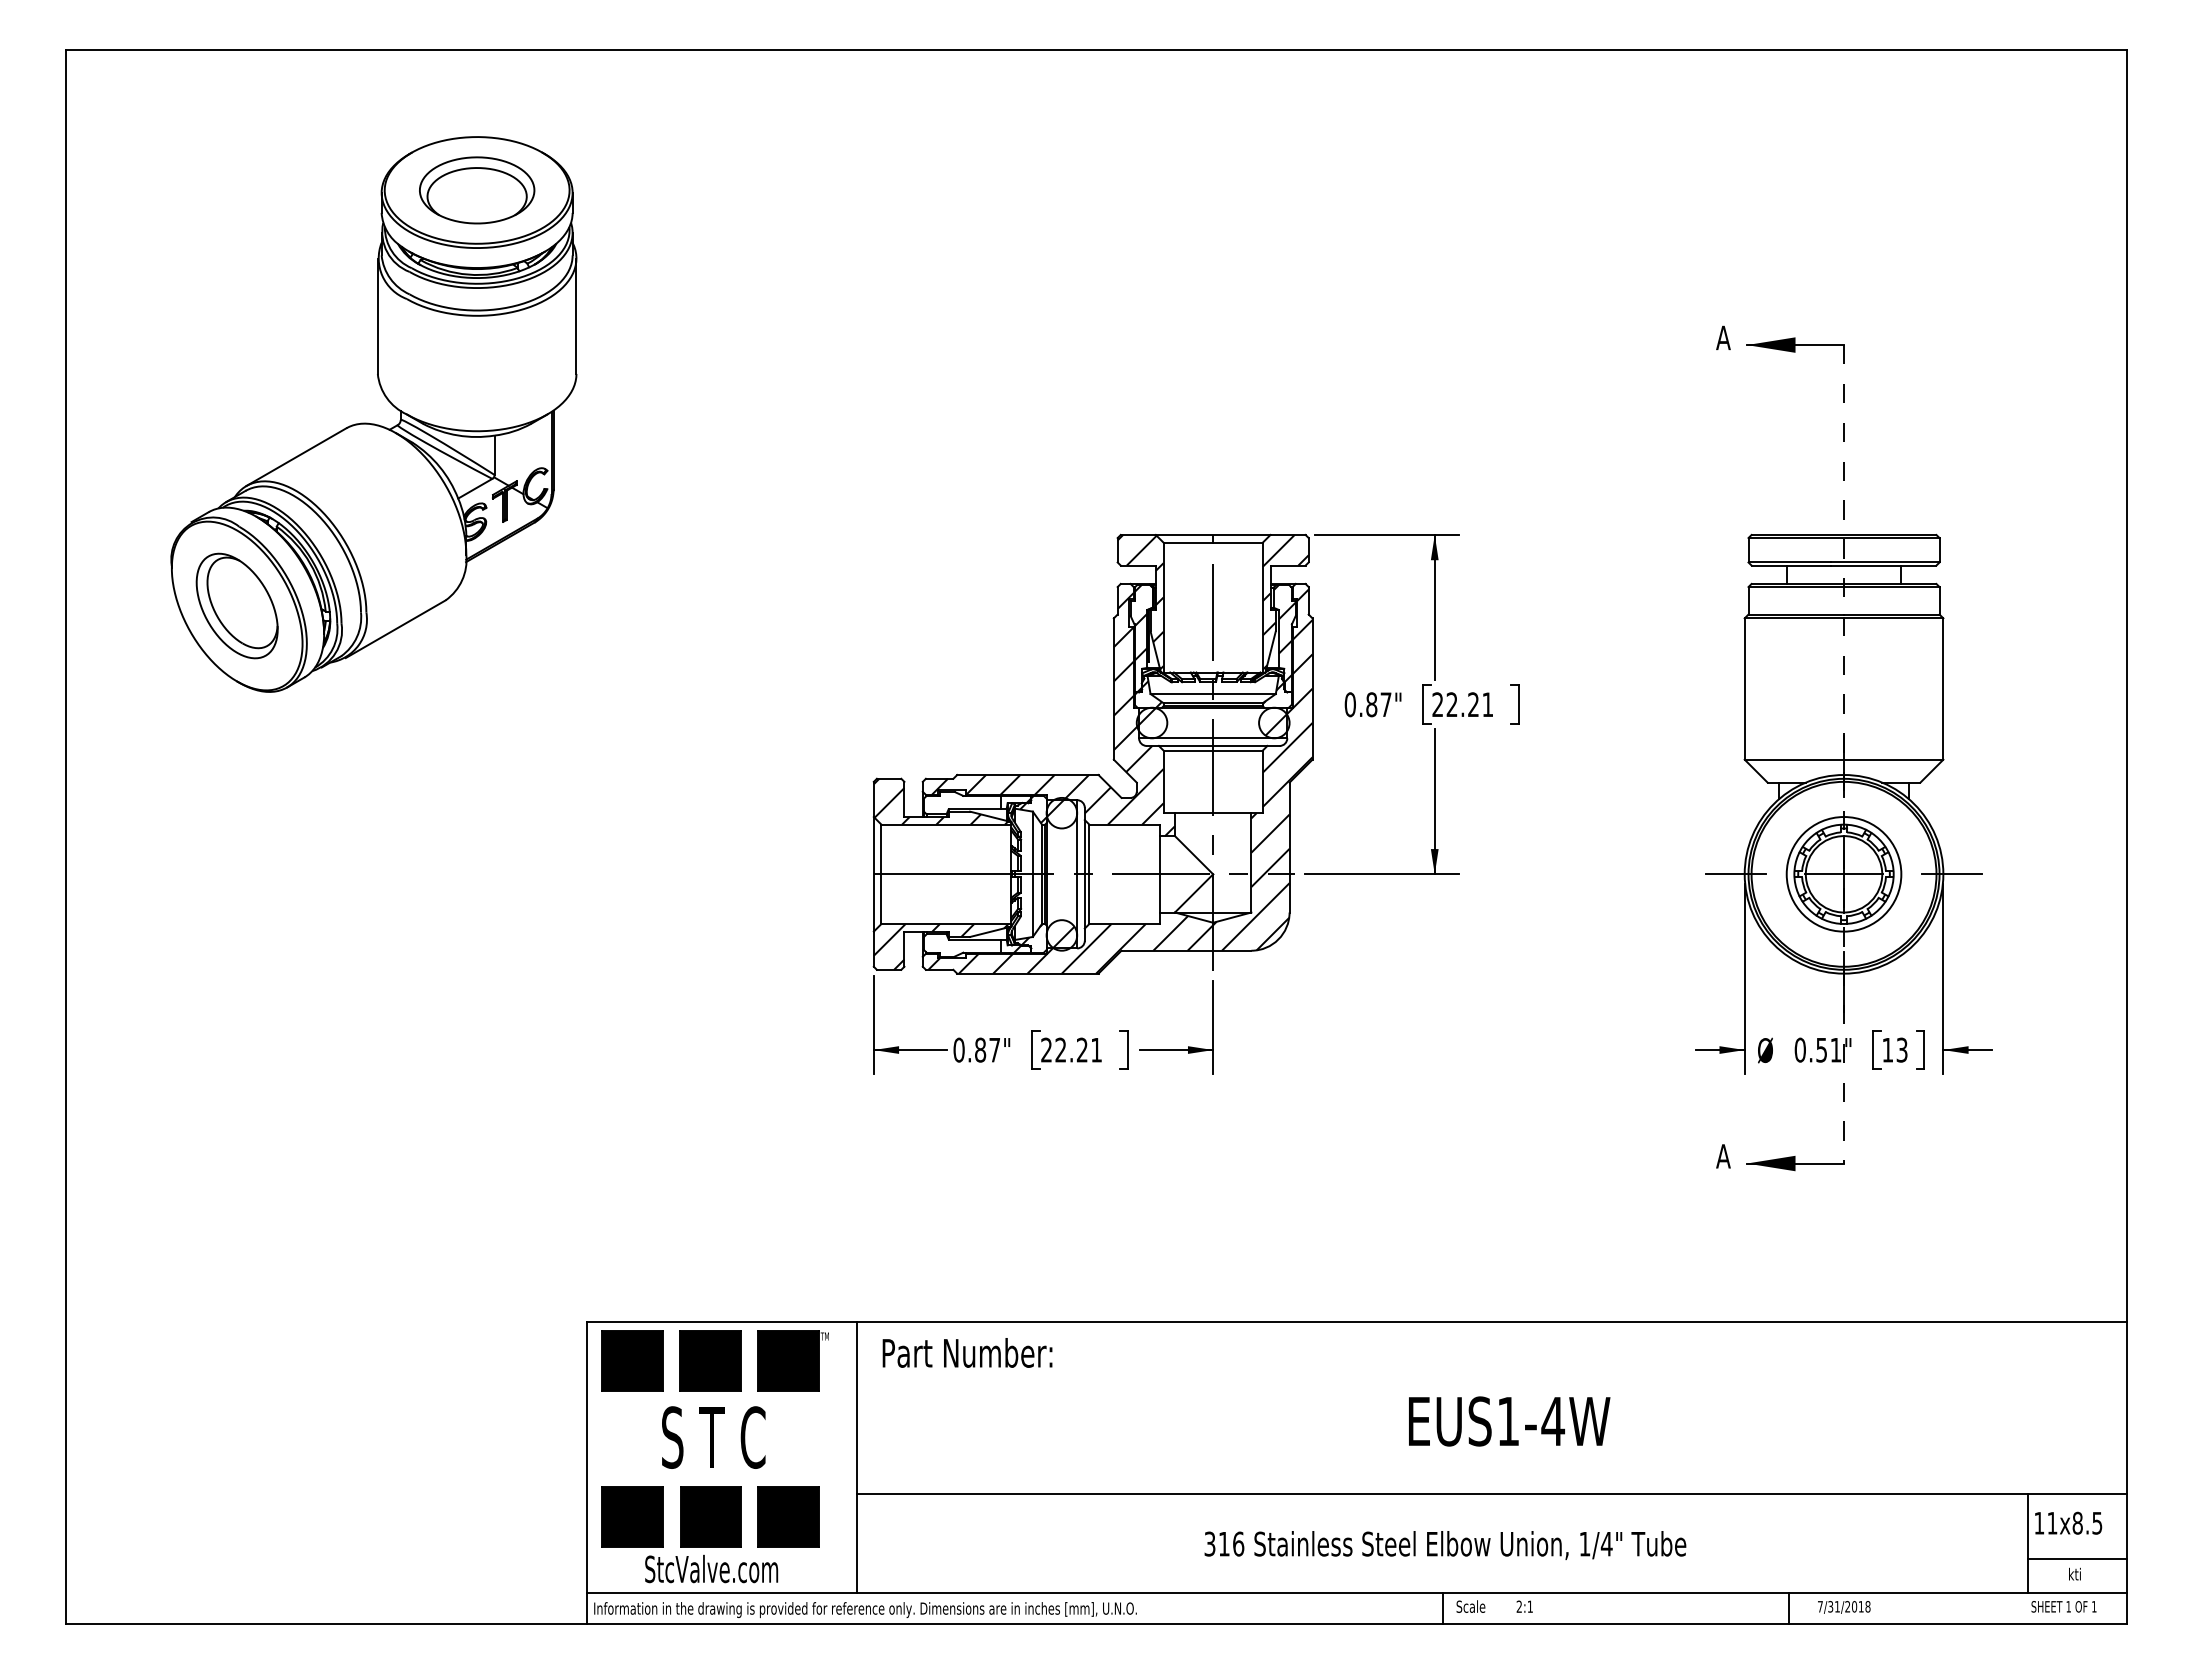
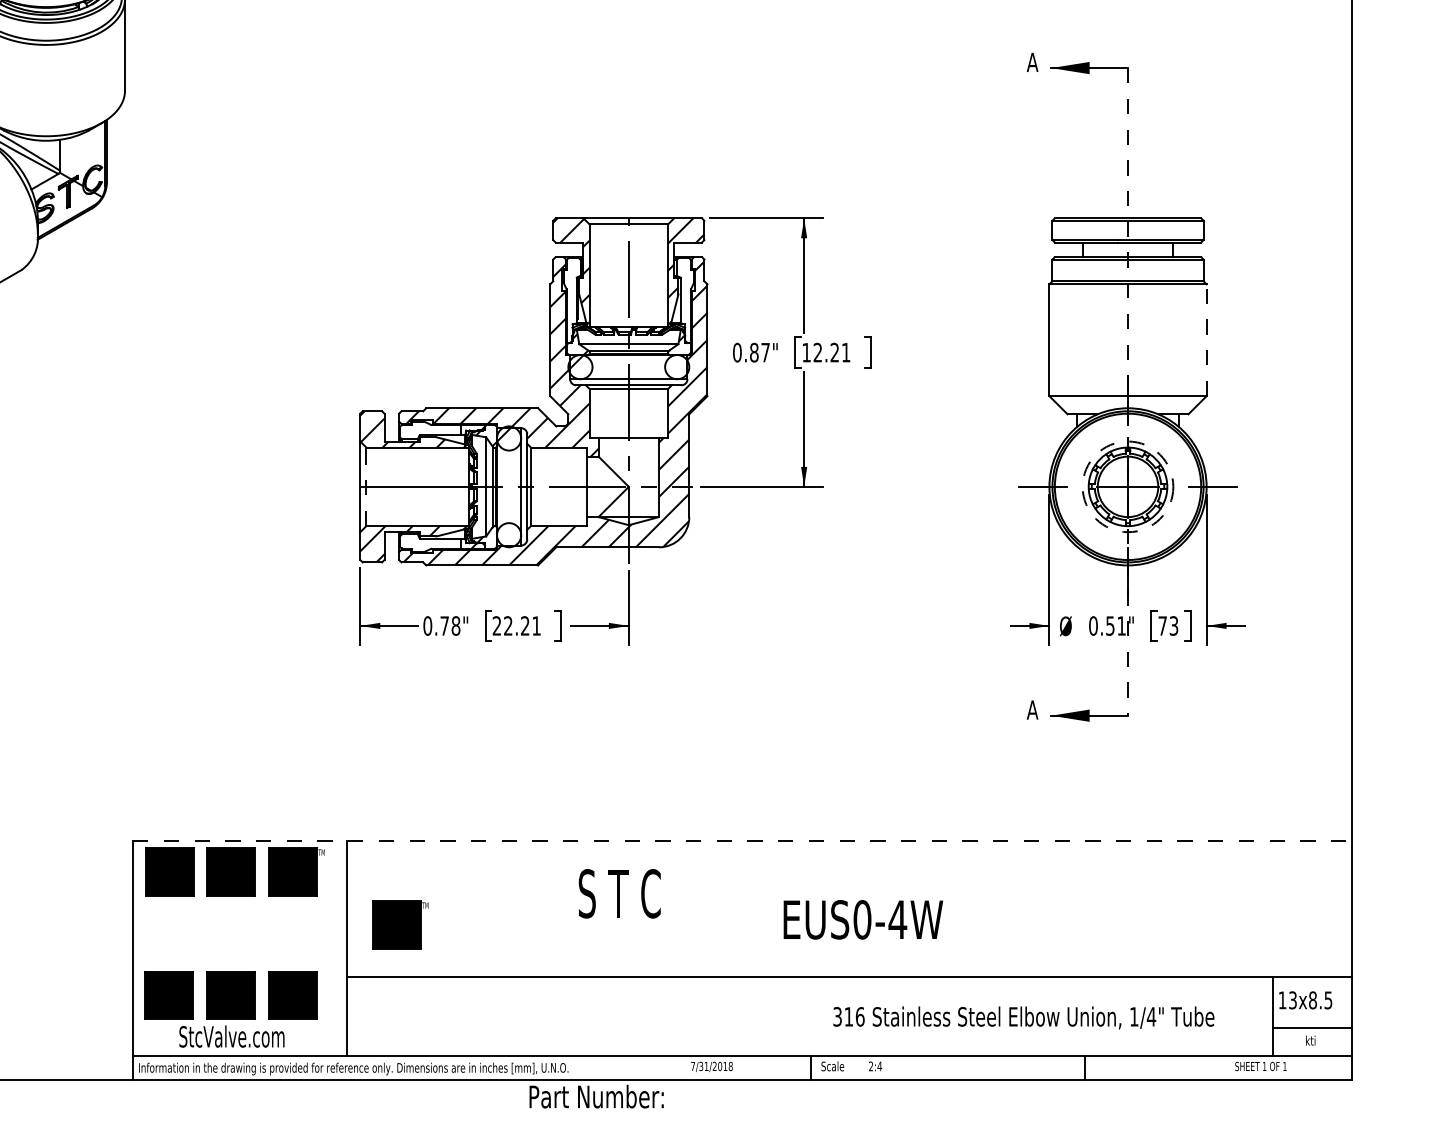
hatch: (1284, 633) -> (685, 296), removed
hatch: (1140, 638) -> (571, 300), removed
line: (1943, 689) -> (1206, 340), solid -> dashed
text: (1437, 704) -> (806, 352), 22.21 -> 12.21
hatch: (1275, 724) -> (678, 368), removed
line: (881, 874) -> (366, 487), solid -> dashed
circle: (1843, 874) -> (1127, 487), solid -> dashed
hatch: (1063, 937) -> (510, 536), removed
text: (987, 1049) -> (450, 625), 0.87" -> 0.78"
text: (1887, 1050) -> (1162, 626), 13 -> 73
line: (1357, 1322) -> (743, 841), solid -> dashed
text: (967, 1352) -> (596, 1096), moved
text: (1508, 1421) -> (862, 919), EUS1-4W -> EUS0-4W
part: (923, 1427) -> (399, 924), added
text: (713, 1437) -> (619, 893), moved
text: (2052, 1522) -> (1292, 999), 11x8.5 -> 13x8.5
text: (1445, 1545) -> (1023, 1017), moved
text: (1530, 1606) -> (879, 1066), 2:1 -> 2:4
text: (2063, 1606) -> (1260, 1066), moved
text: (1844, 1607) -> (712, 1067), moved

